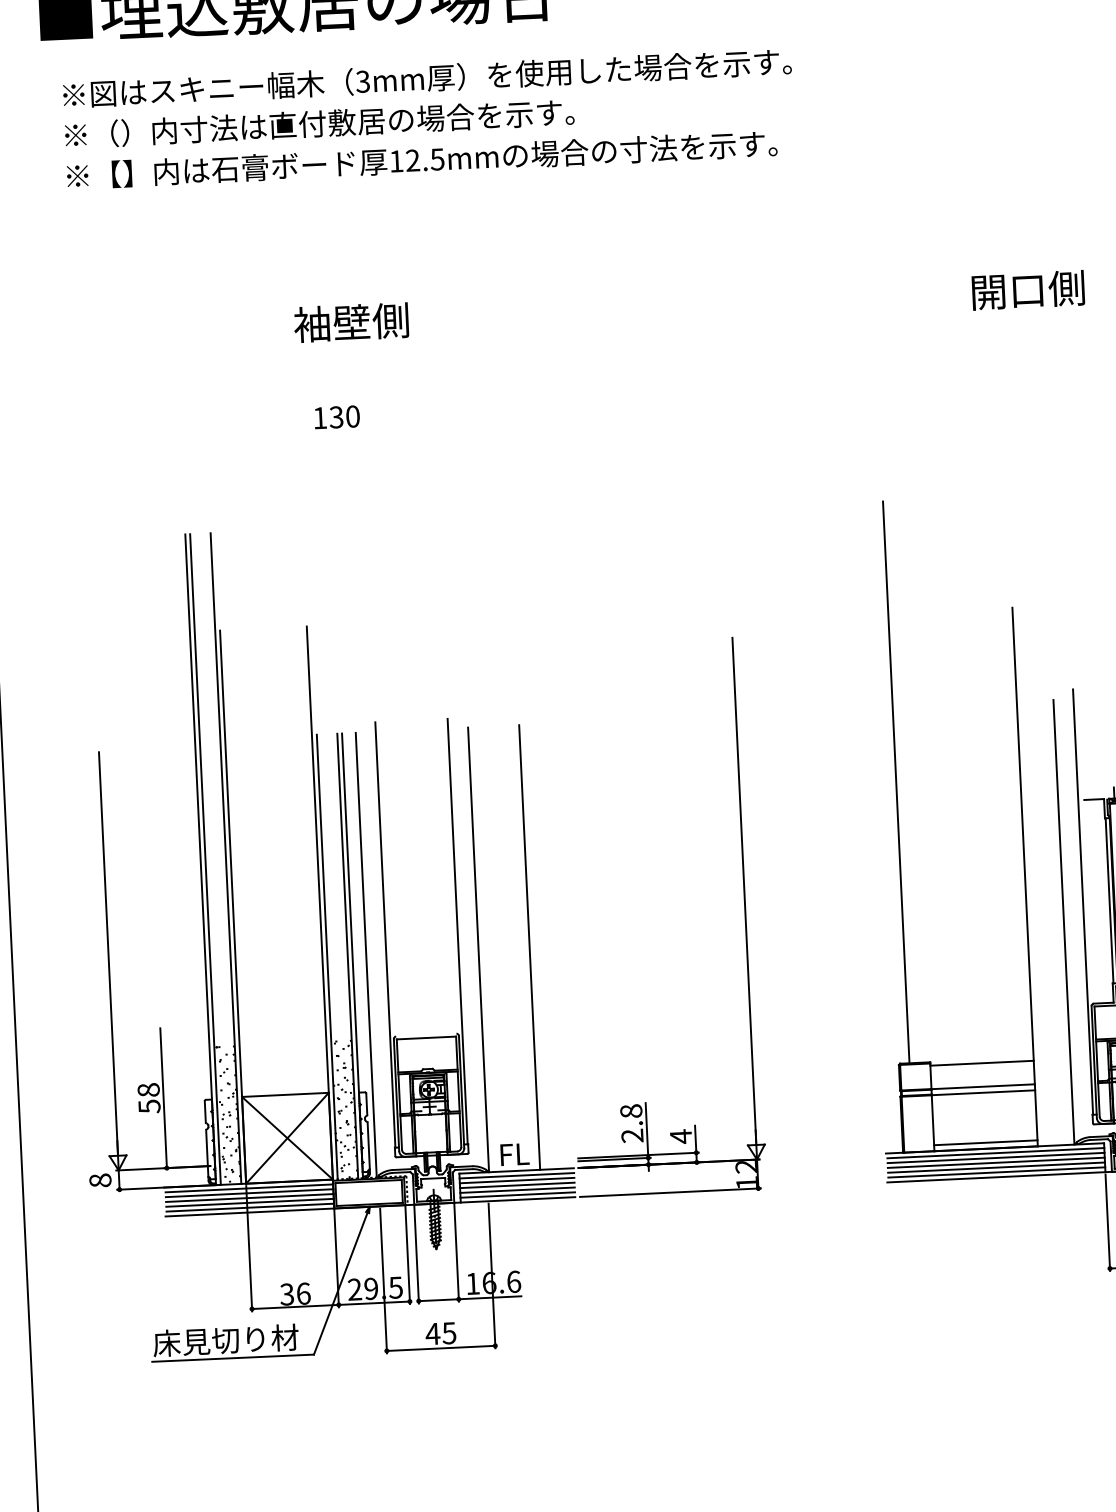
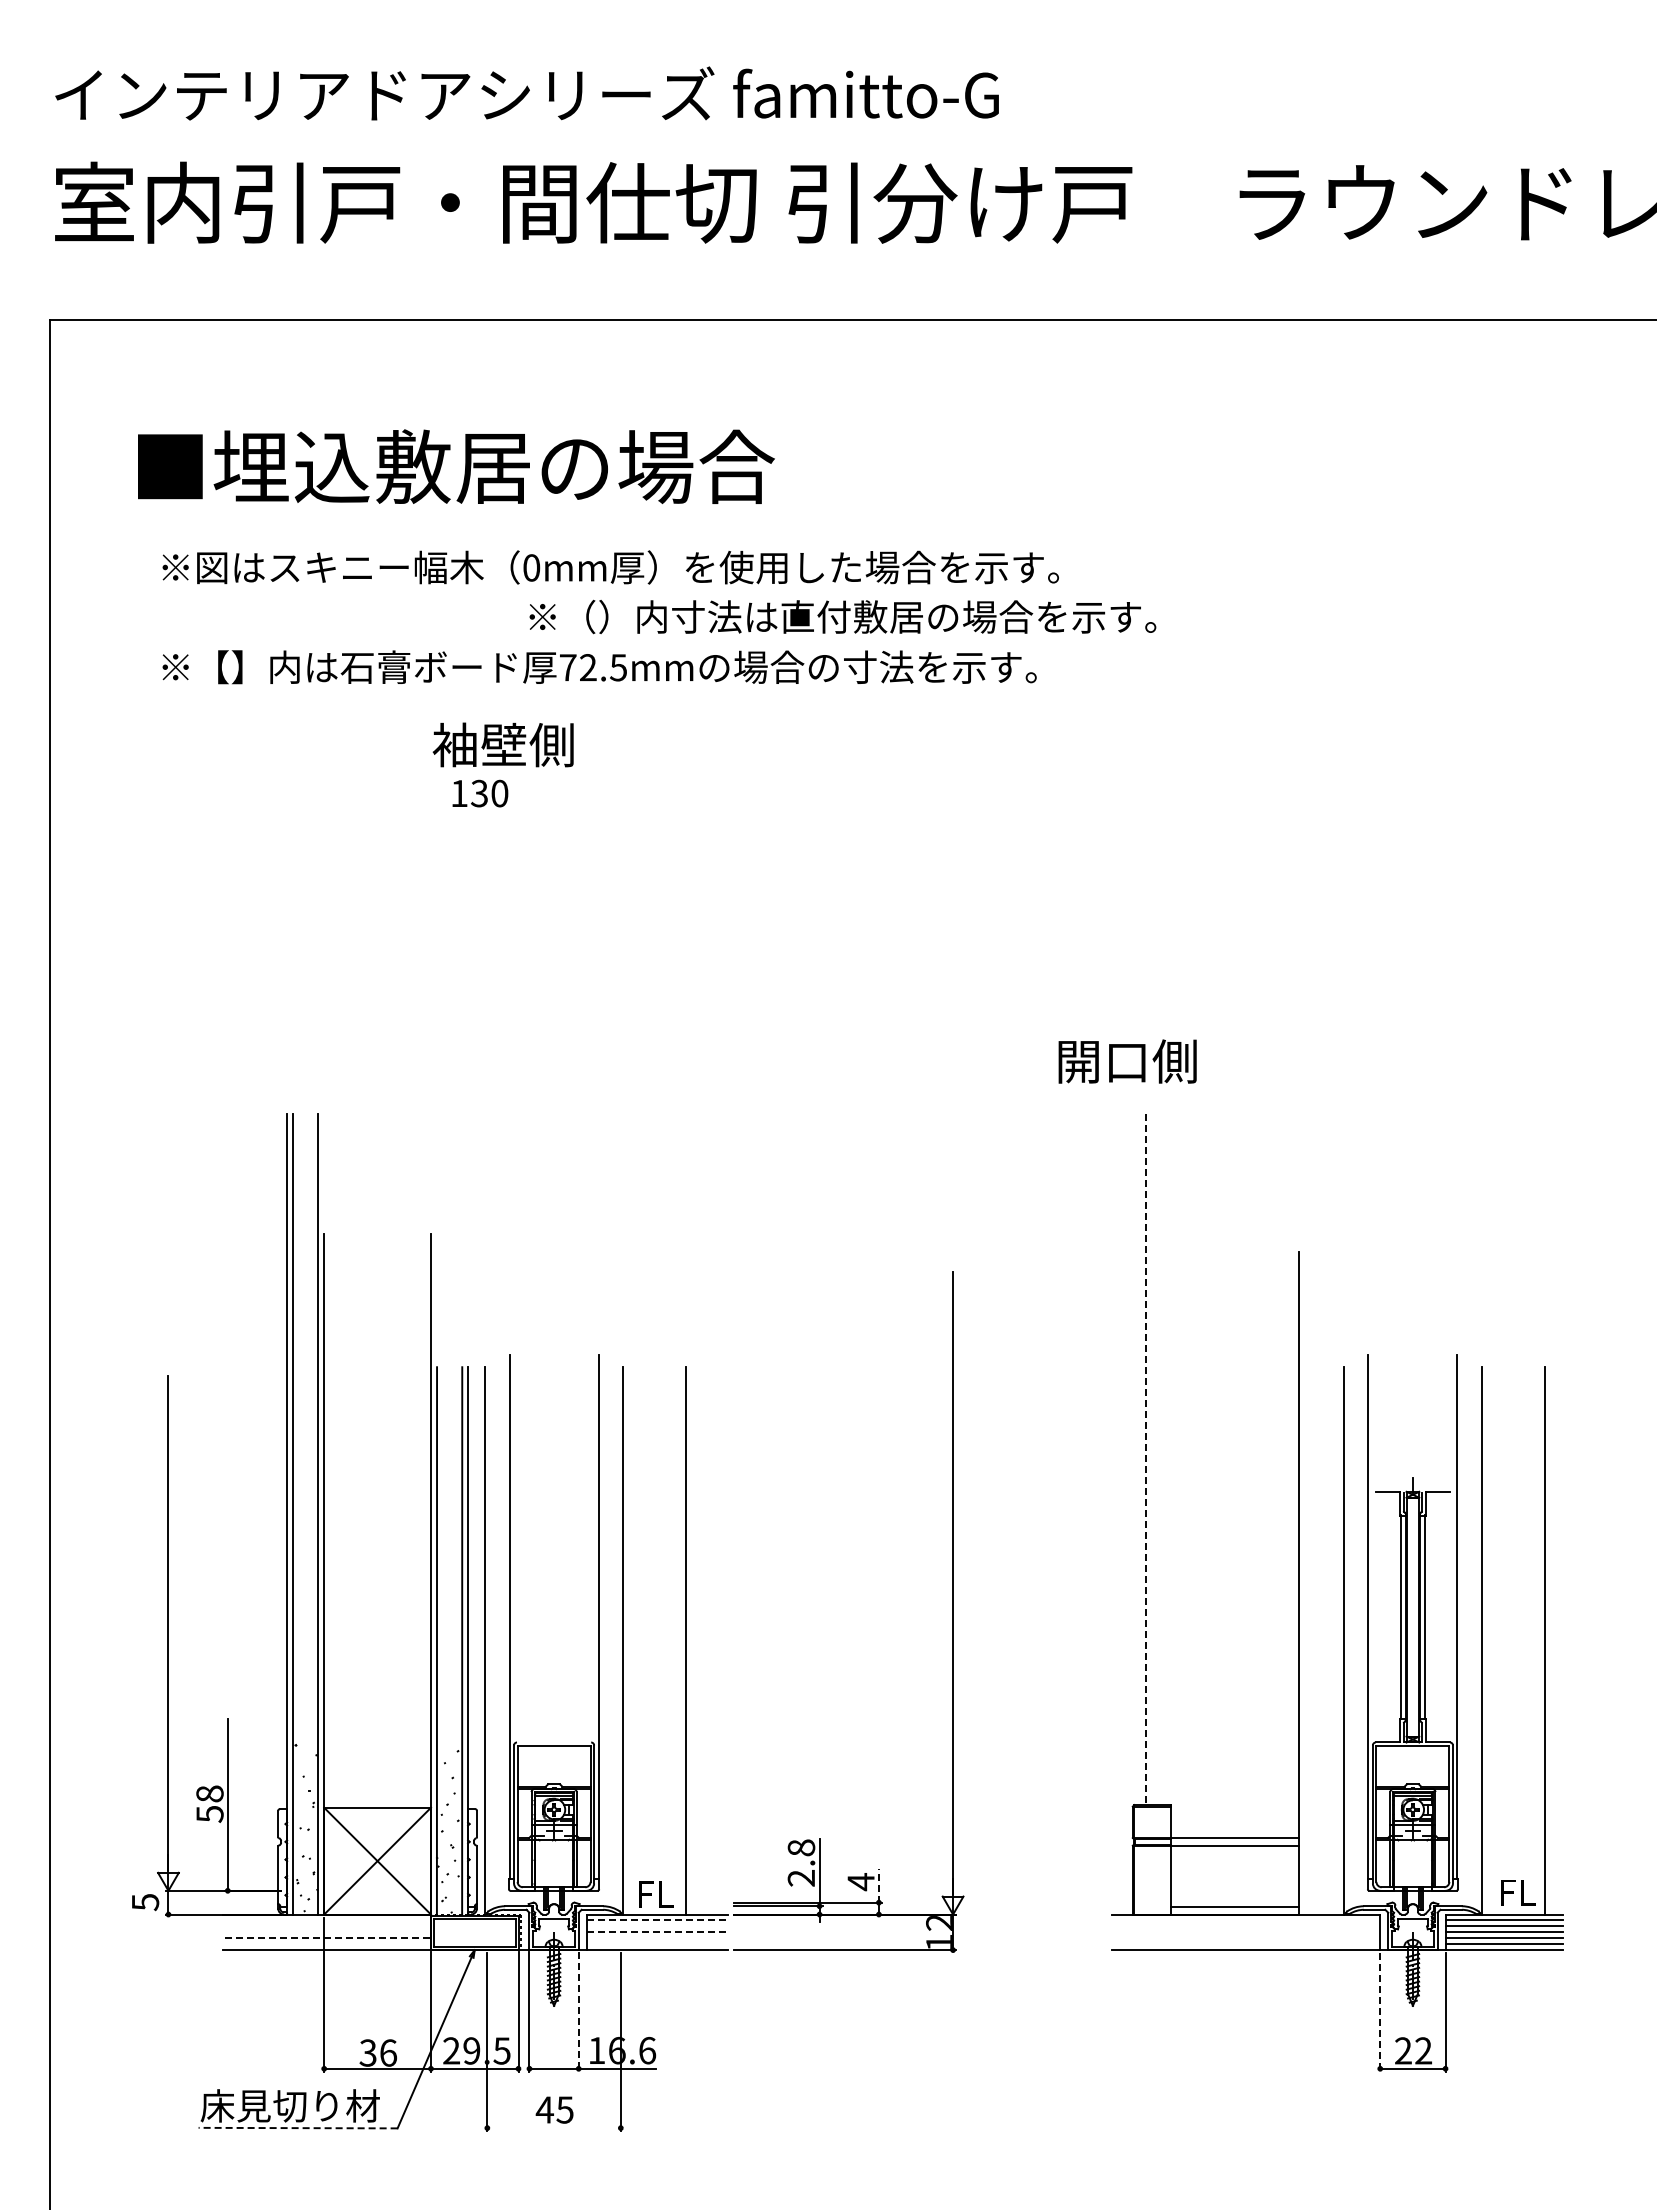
text: (362, 81) -> (531, 567), 3mm -> 0mm
text: (319, 123) -> (842, 616), moved
text: (396, 161) -> (568, 667), 12.5mm -> 72.5mm
text: (1028, 290) -> (1127, 1061), moved
text: (350, 322) -> (502, 744), moved
text: (337, 417) -> (480, 793), moved
line: (895, 782) -> (1145, 1459), solid -> dashed
line: (981, 1063) -> (1234, 1809), removed
line: (695, 1139) -> (878, 1886), solid -> dashed
line: (995, 1153) -> (1246, 1920), removed
line: (995, 1158) -> (1246, 1926), removed
line: (996, 1162) -> (1246, 1932), removed
line: (996, 1167) -> (1246, 1938), removed
line: (996, 1172) -> (1246, 1944), removed
line: (517, 1175) -> (657, 1920), solid -> dashed
text: (100, 1180) -> (145, 1902), 8 -> 5
line: (516, 1180) -> (656, 1926), removed
line: (517, 1185) -> (657, 1932), solid -> dashed
line: (249, 1188) -> (327, 1920), removed
line: (517, 1190) -> (656, 1938), removed
line: (249, 1193) -> (327, 1926), removed
line: (517, 1195) -> (656, 1944), removed
line: (249, 1198) -> (327, 1932), removed
line: (250, 1202) -> (328, 1938), solid -> dashed
line: (249, 1207) -> (327, 1944), removed
line: (1108, 1222) -> (1380, 2012), solid -> dashed
line: (456, 1252) -> (578, 2011), solid -> dashed
line: (440, 1348) -> (553, 2128), removed
line: (233, 1358) -> (298, 2128), solid -> dashed

